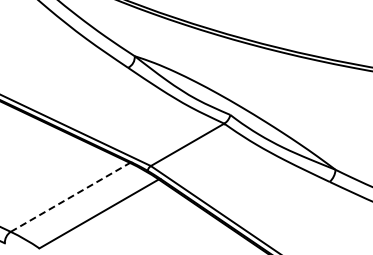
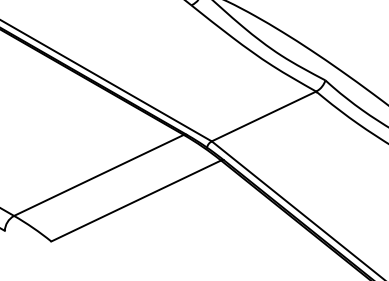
line: (70, 197) -> (99, 175), dashed -> solid

